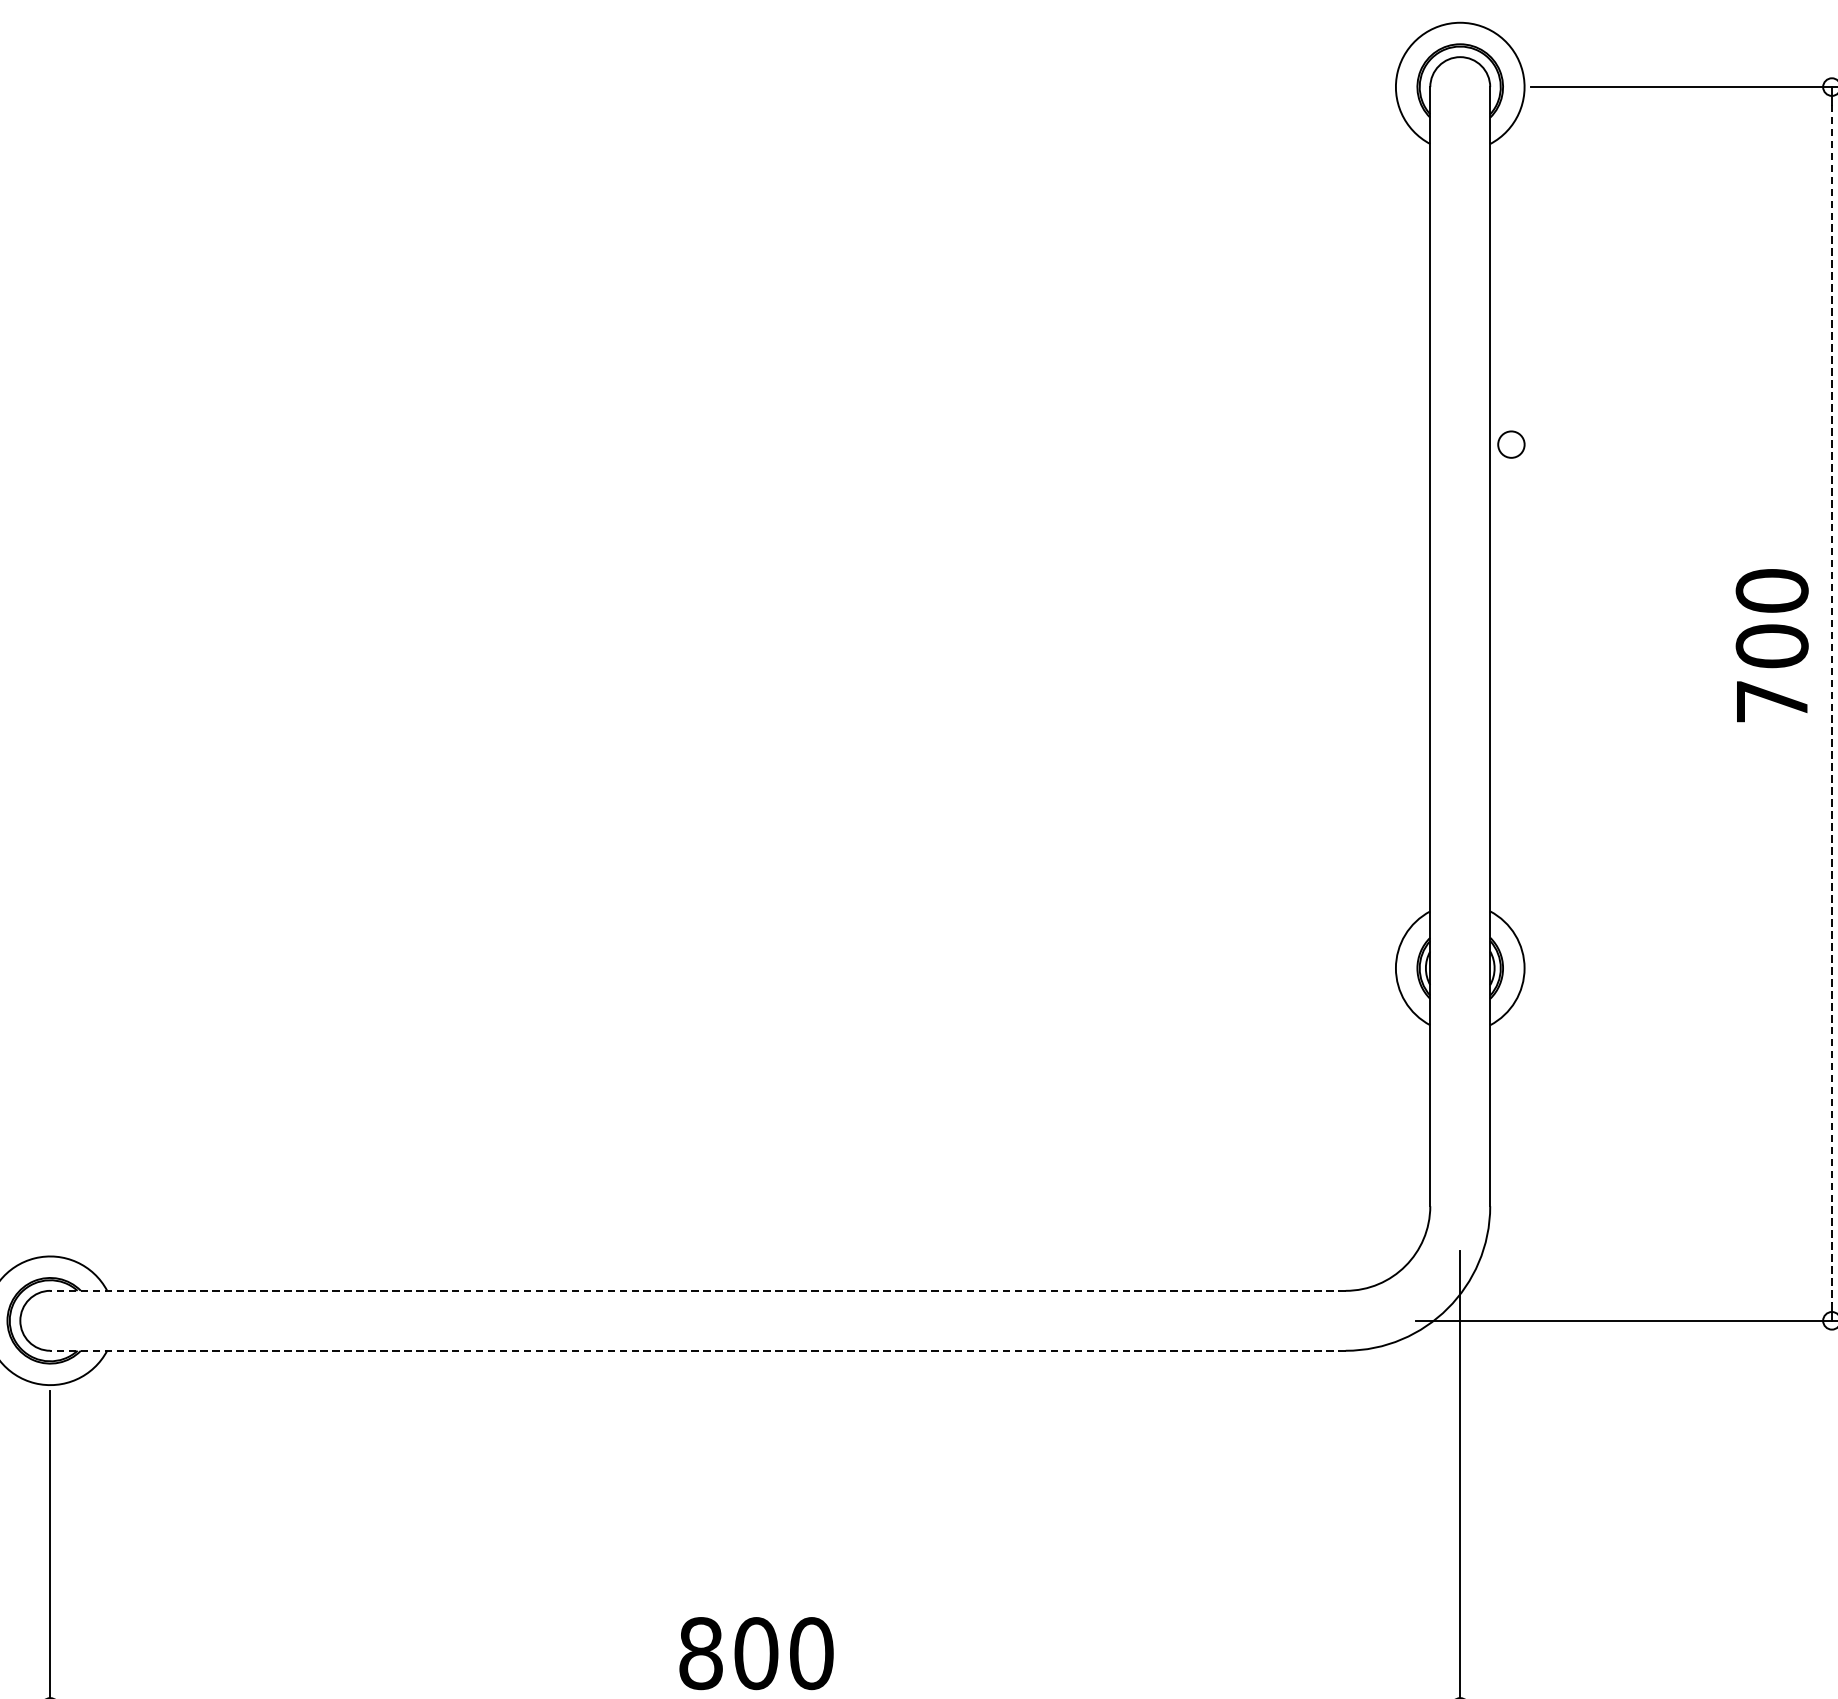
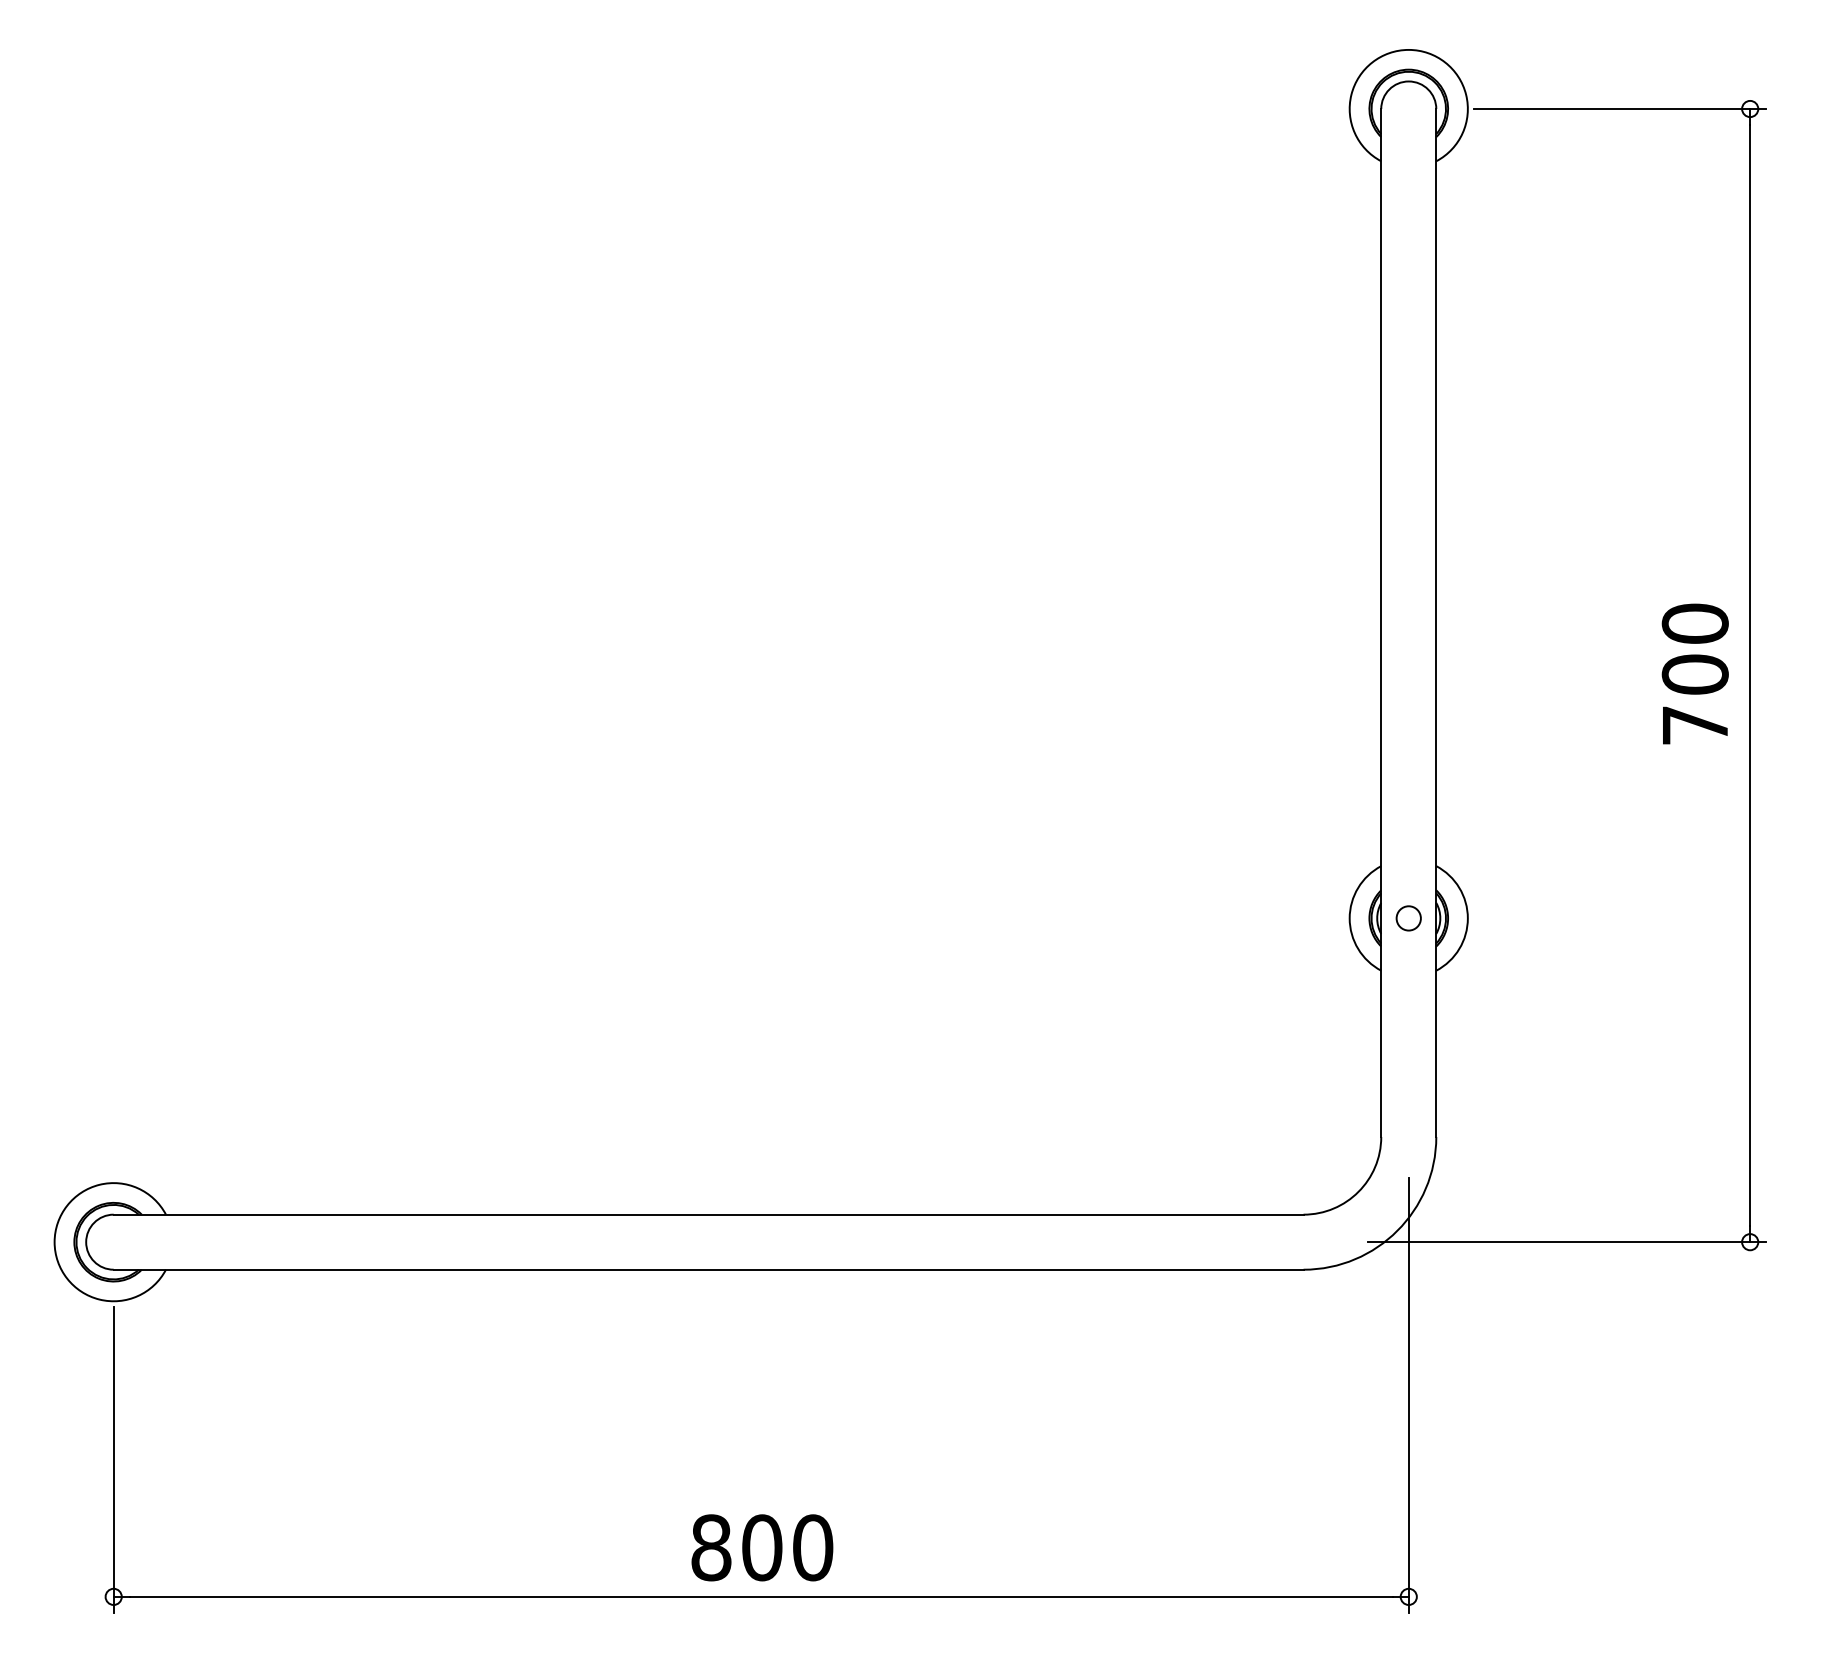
circle: (1511, 444) -> (1408, 918), moved
text: (1771, 645) -> (1694, 673), moved
line: (1832, 704) -> (1750, 676), dashed -> solid
line: (697, 1290) -> (708, 1214), dashed -> solid
line: (697, 1350) -> (708, 1269), dashed -> solid

